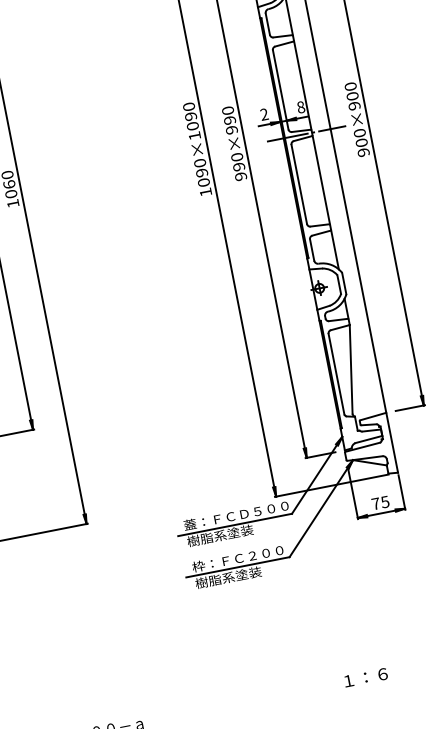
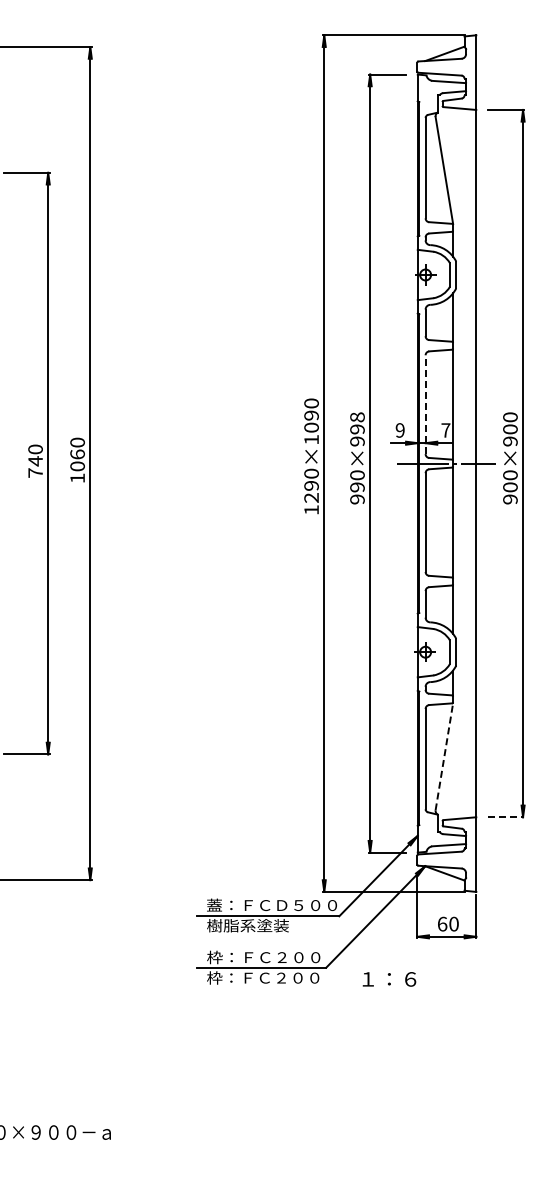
line: (280, 89) -> (425, 404), solid -> dashed
text: (300, 107) -> (445, 430), 8 -> 7
text: (228, 110) -> (357, 417), 990×990 -> 990×998
text: (263, 114) -> (399, 430), 2 -> 9
text: (203, 182) -> (311, 497), 1090×1090 -> 1290×1090
line: (351, 369) -> (444, 756), solid -> dashed
line: (410, 408) -> (506, 817), solid -> dashed
text: (379, 502) -> (447, 923), 75 -> 60
text: (240, 574) -> (263, 977), 樹脂系塗装 -> 枠：ＦＣ２００
text: (365, 677) -> (389, 979), moved

